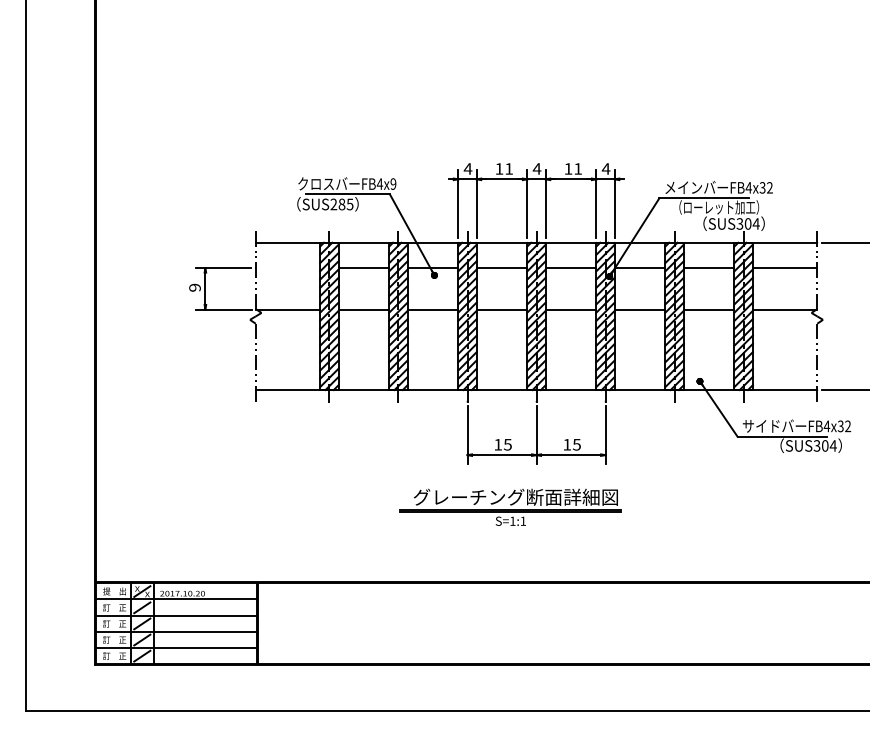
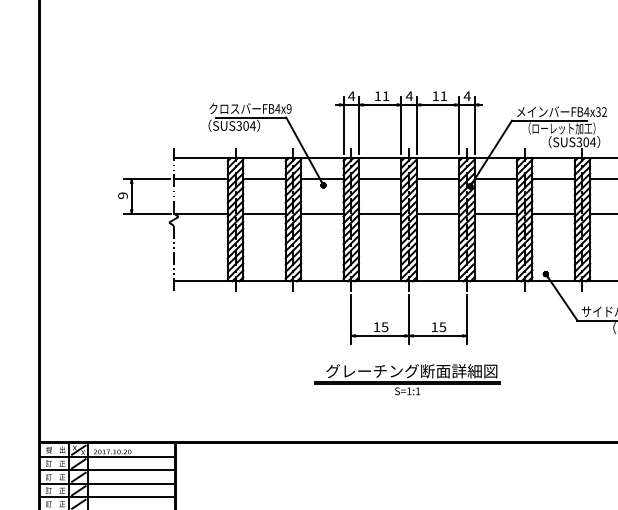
text: (341, 204) -> (245, 126), SUS285 -> SUS304
line: (287, 268) -> (200, 179), added
part: (510, 506) -> (407, 378), moved

